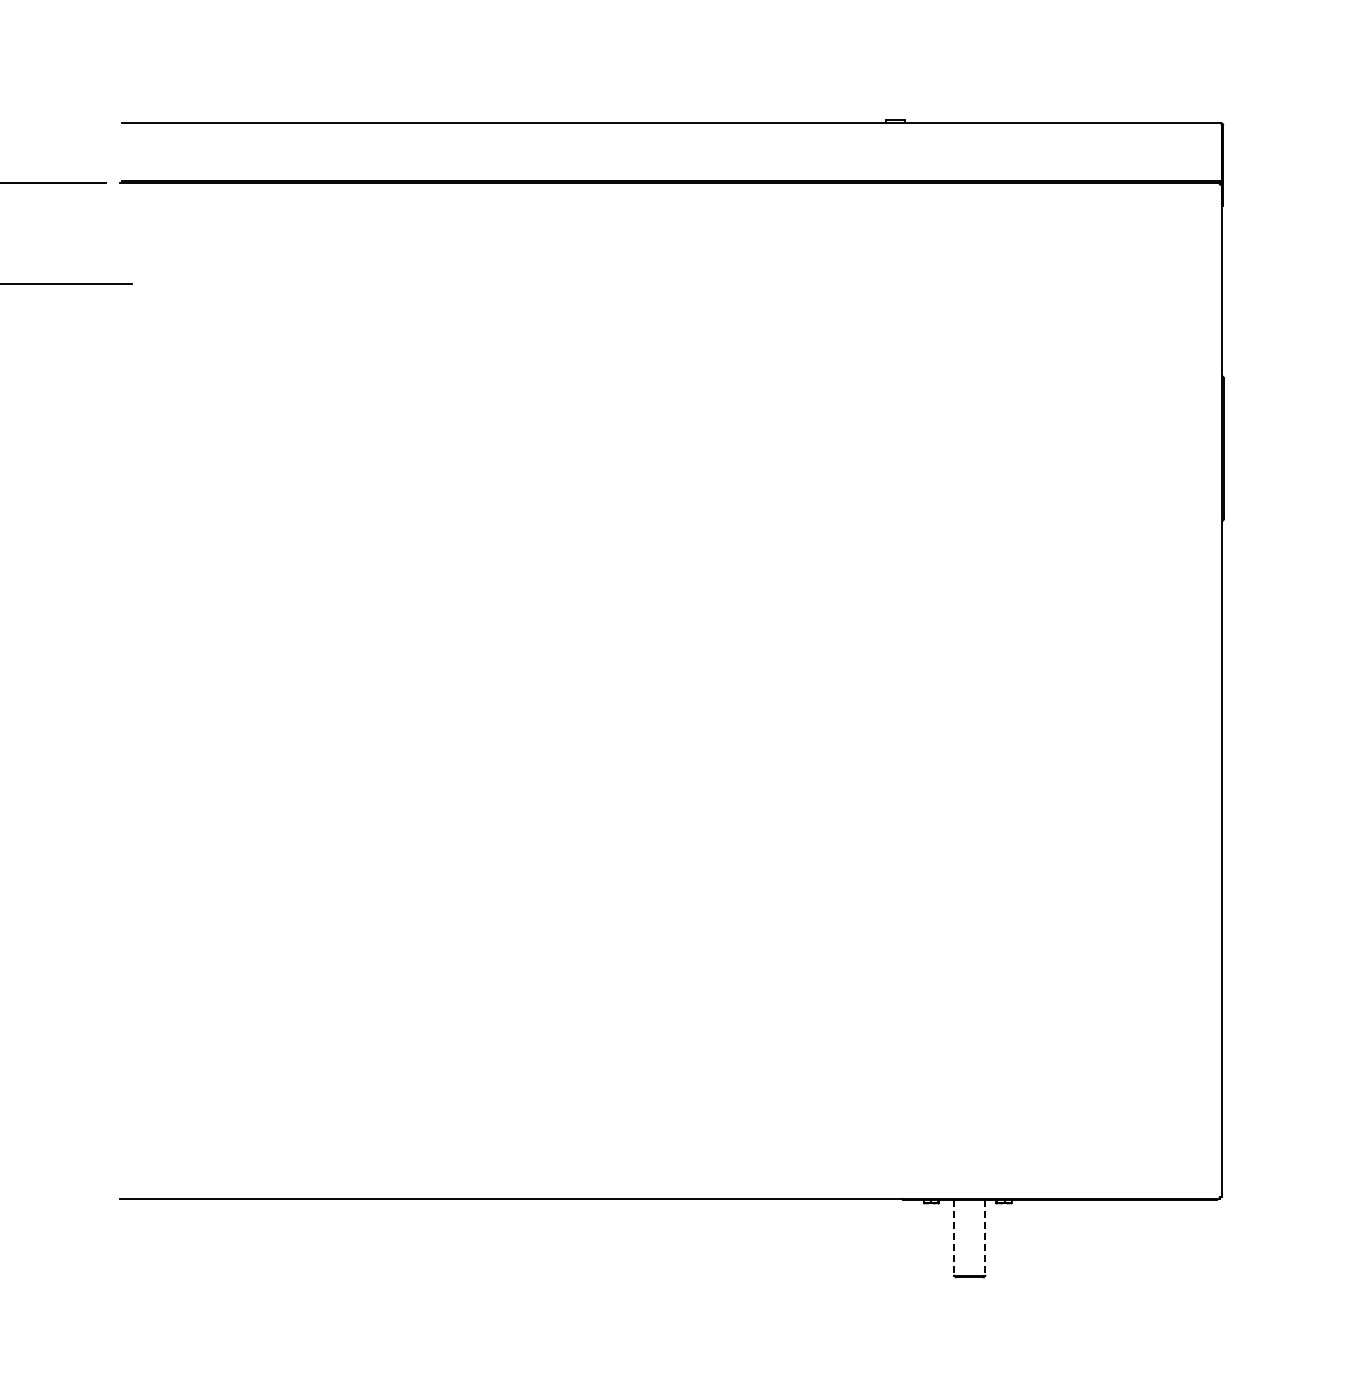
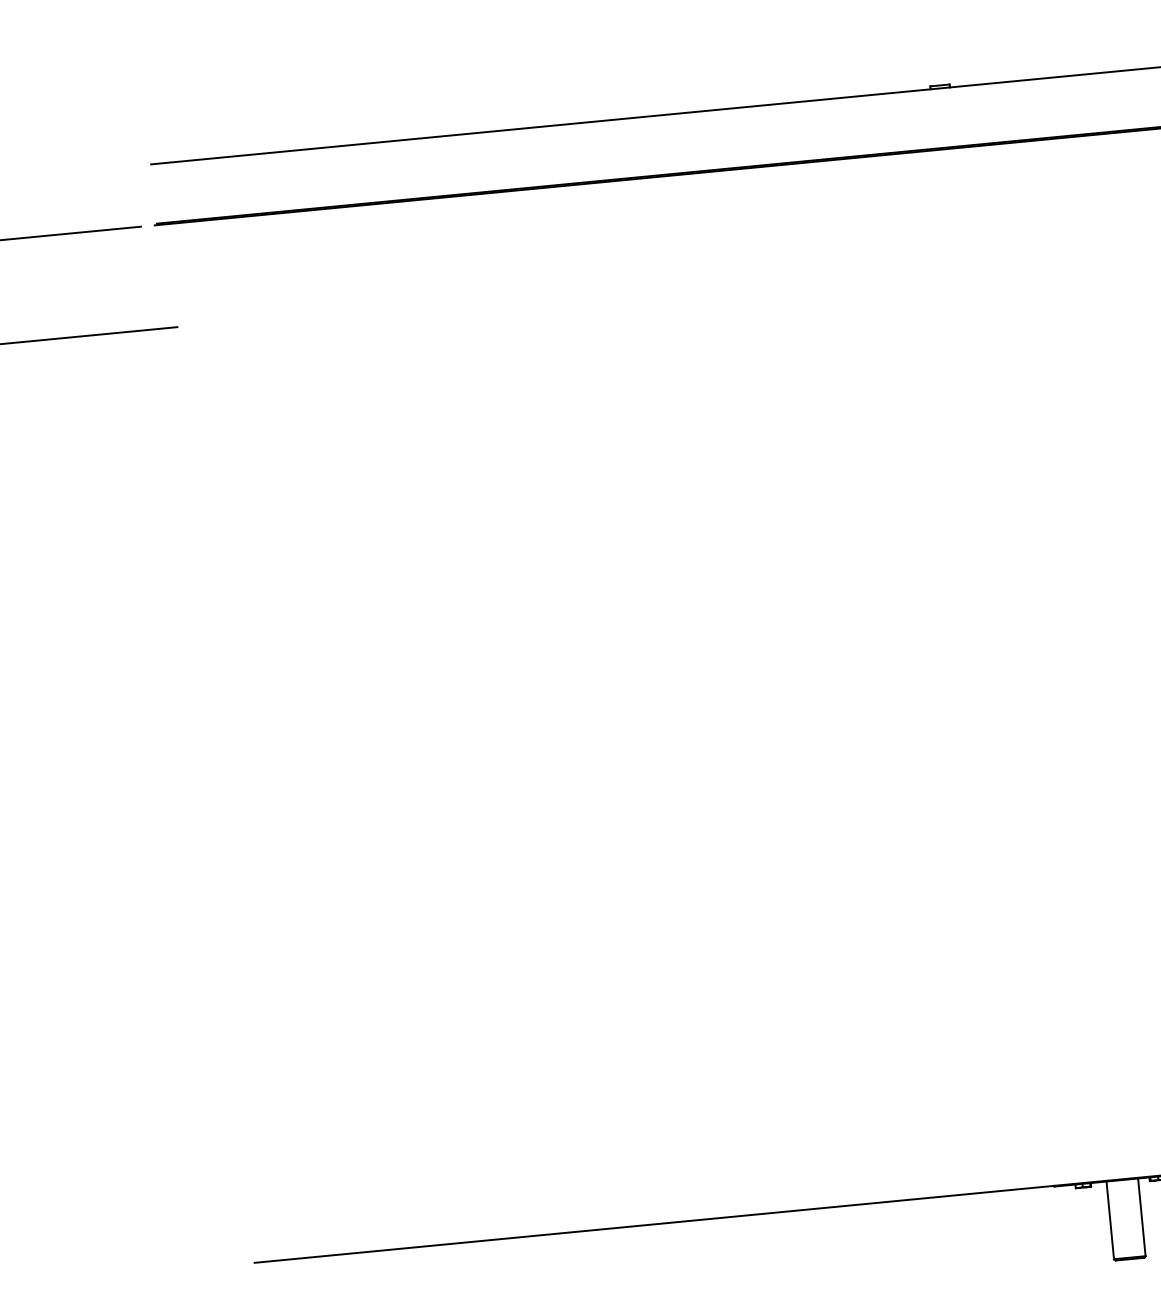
line: (954, 1238) -> (1110, 1221), dashed -> solid
line: (985, 1238) -> (1142, 1218), dashed -> solid

